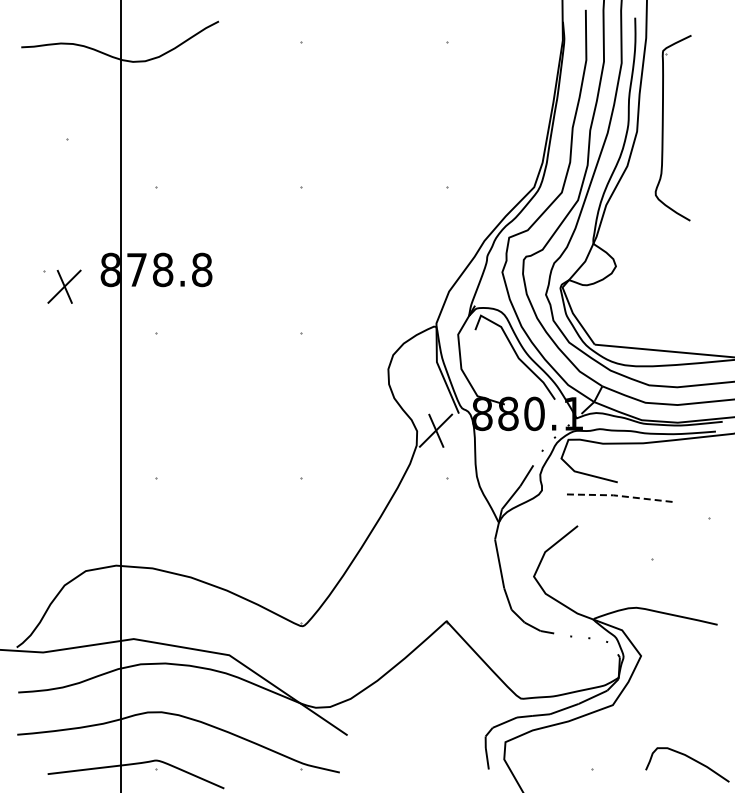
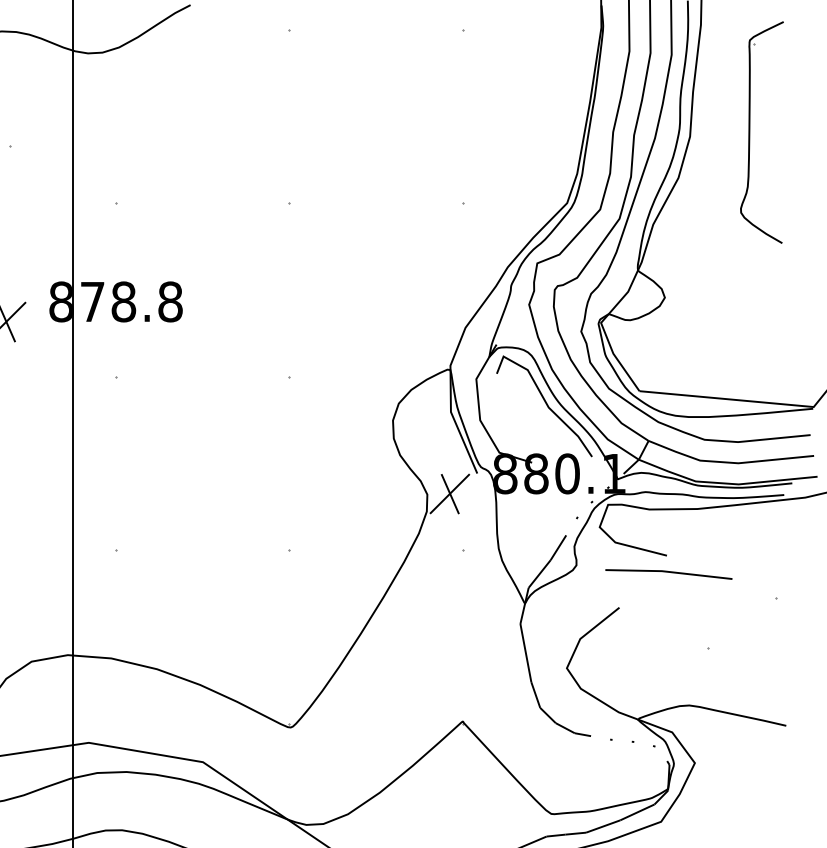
part: (663, 128) -> (750, 132), moved
line: (618, 495) -> (667, 571), dashed -> solid

